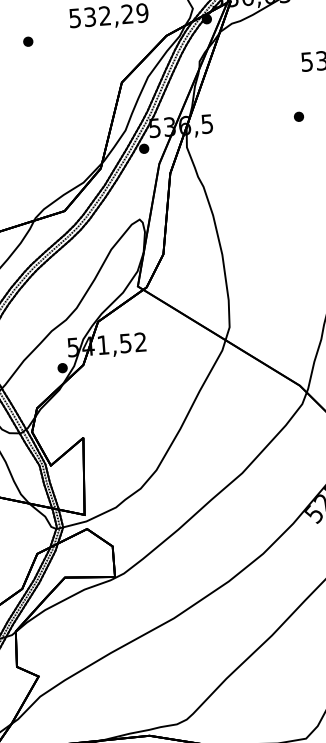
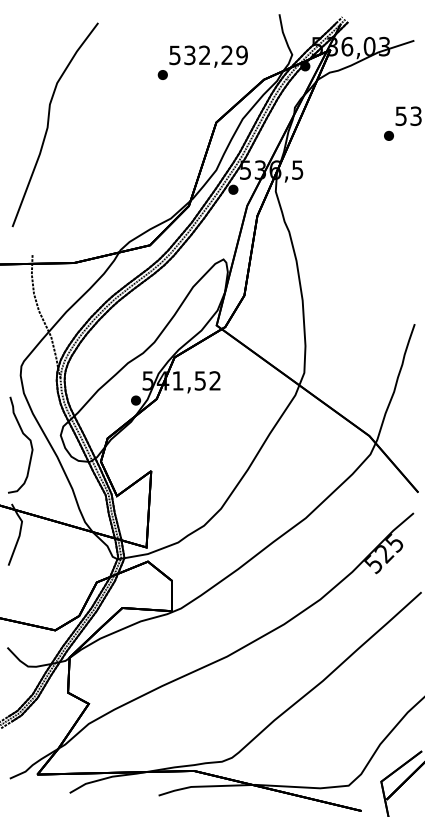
part: (27, 41) -> (162, 74), moved
part: (298, 116) -> (388, 135), moved

